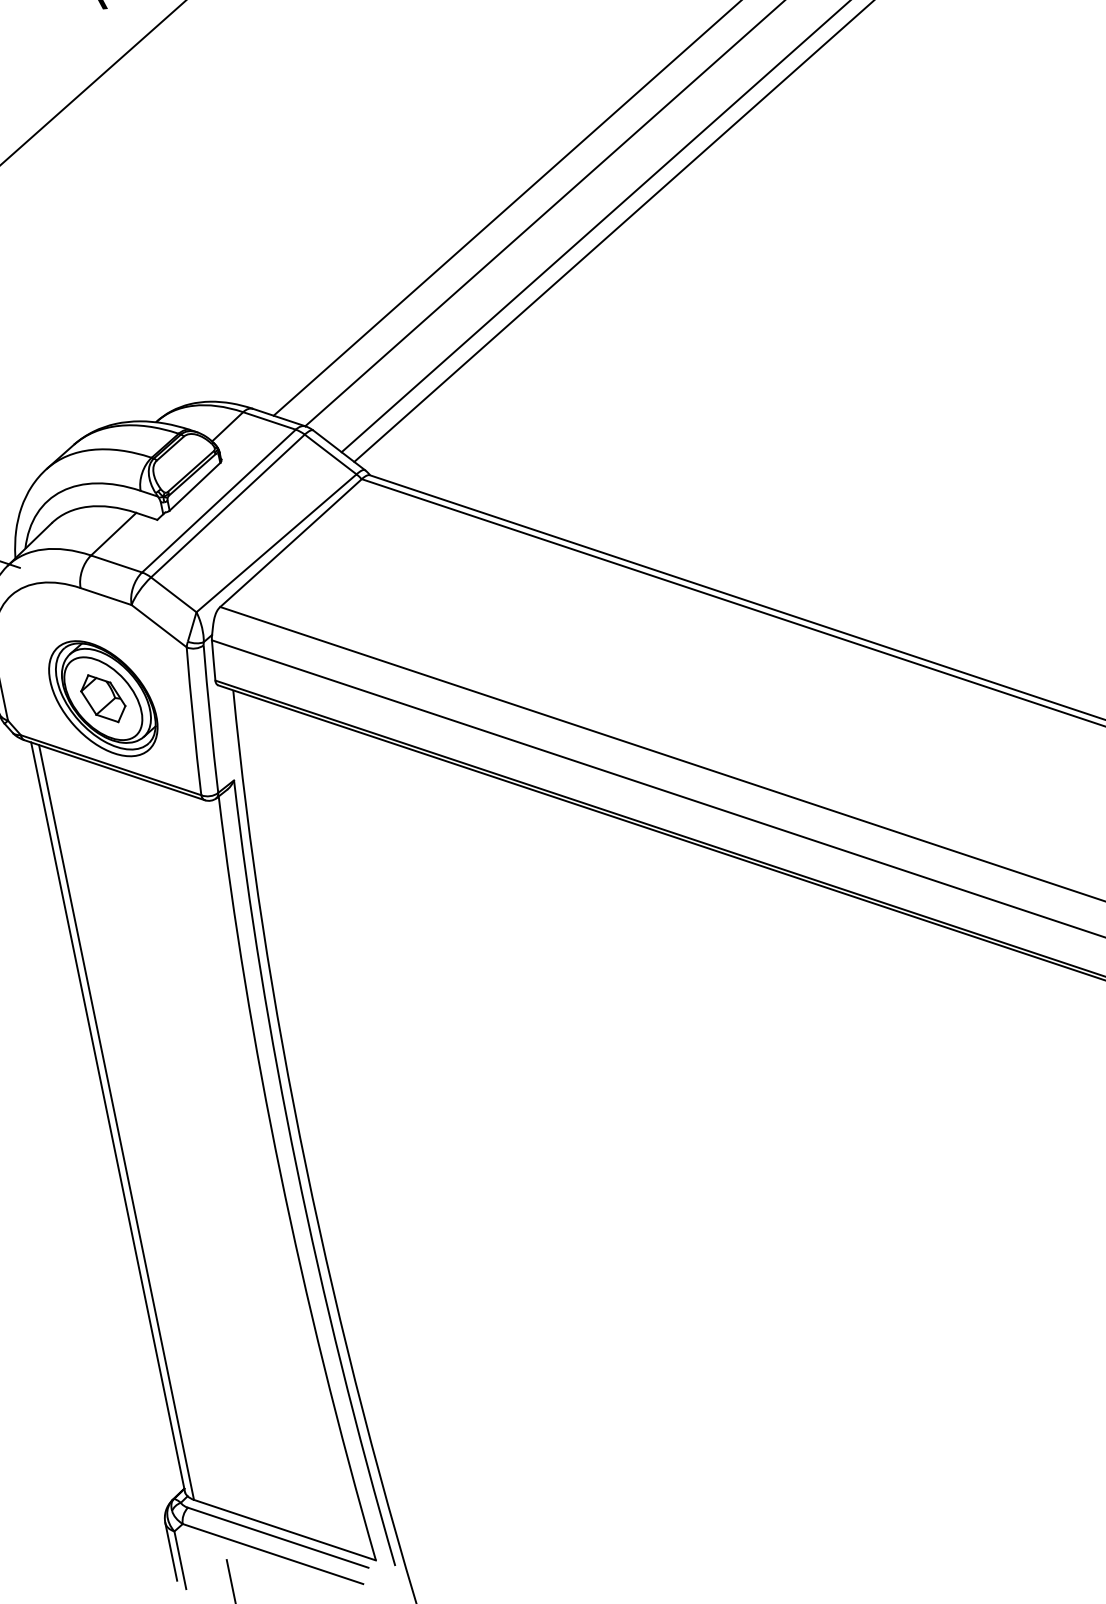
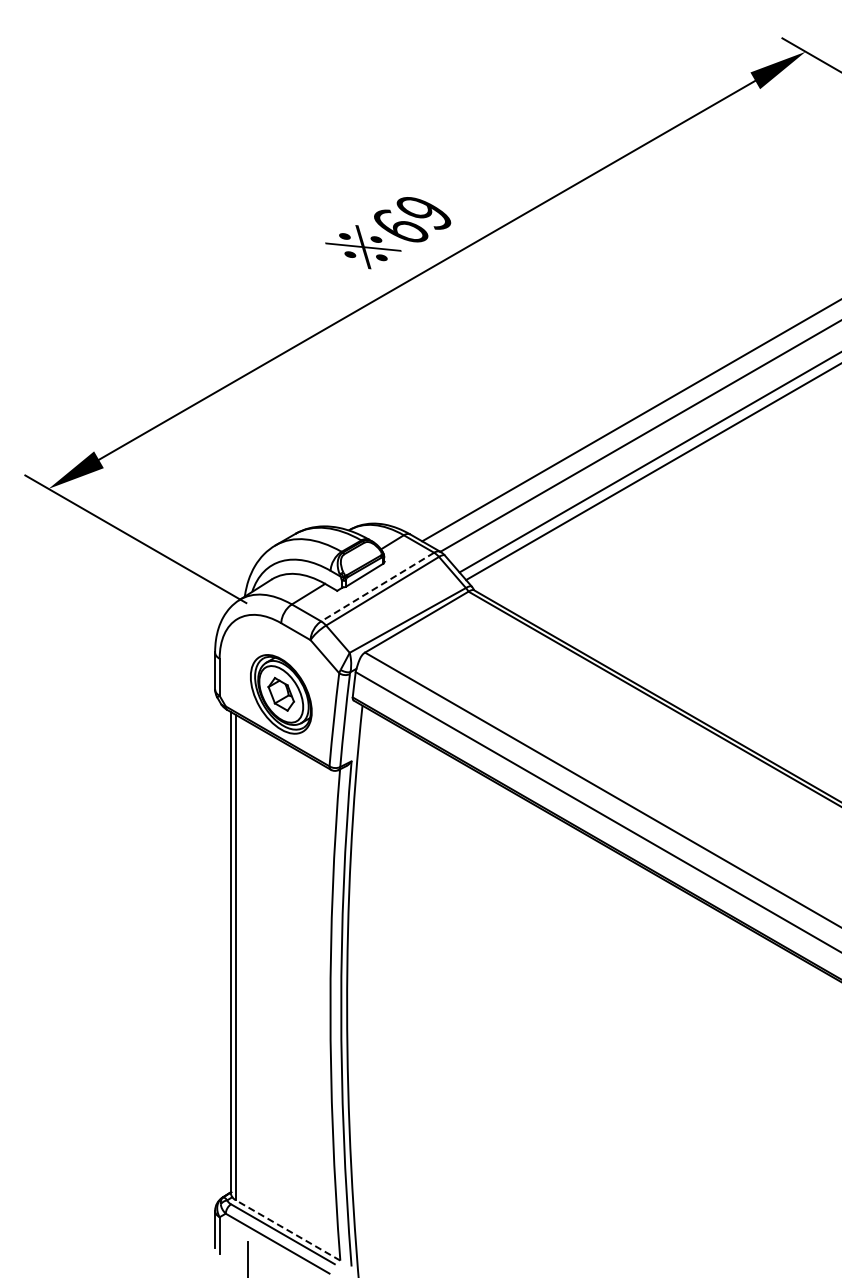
line: (218, 501) -> (377, 587), solid -> dashed
line: (284, 1530) -> (287, 1230), solid -> dashed

